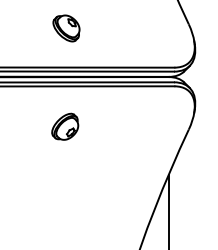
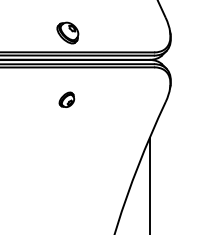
part: (66, 27) -> (67, 32), moved
part: (64, 126) -> (66, 99), size x0.7

